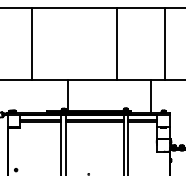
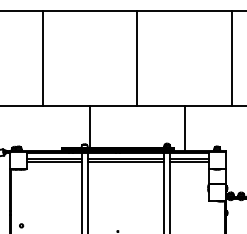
line: (117, 43) -> (137, 58), moved
line: (164, 43) -> (232, 58), moved
line: (151, 96) -> (184, 128), moved

